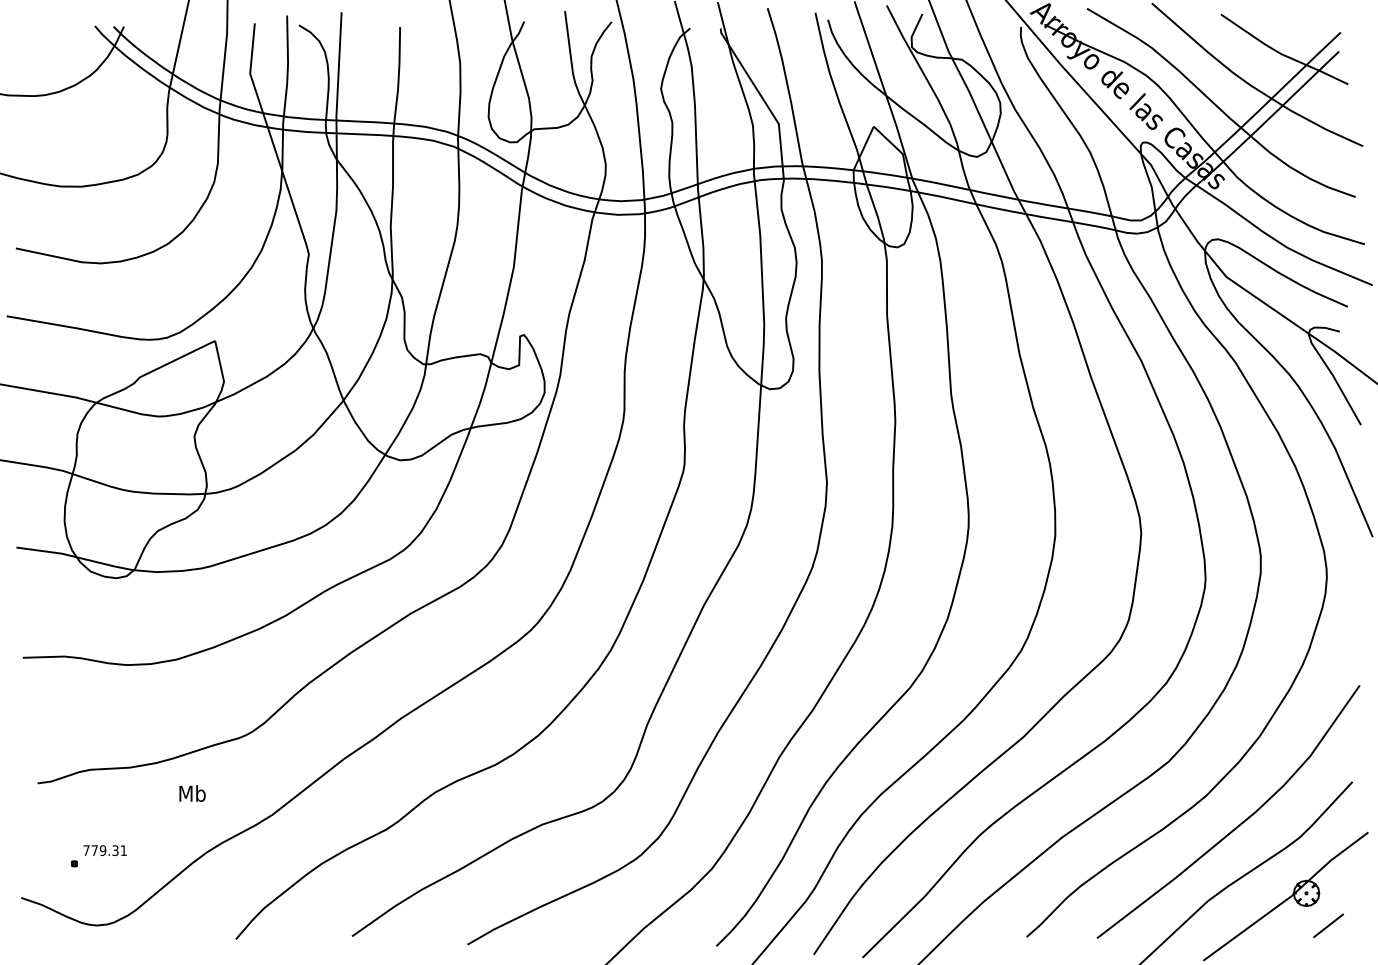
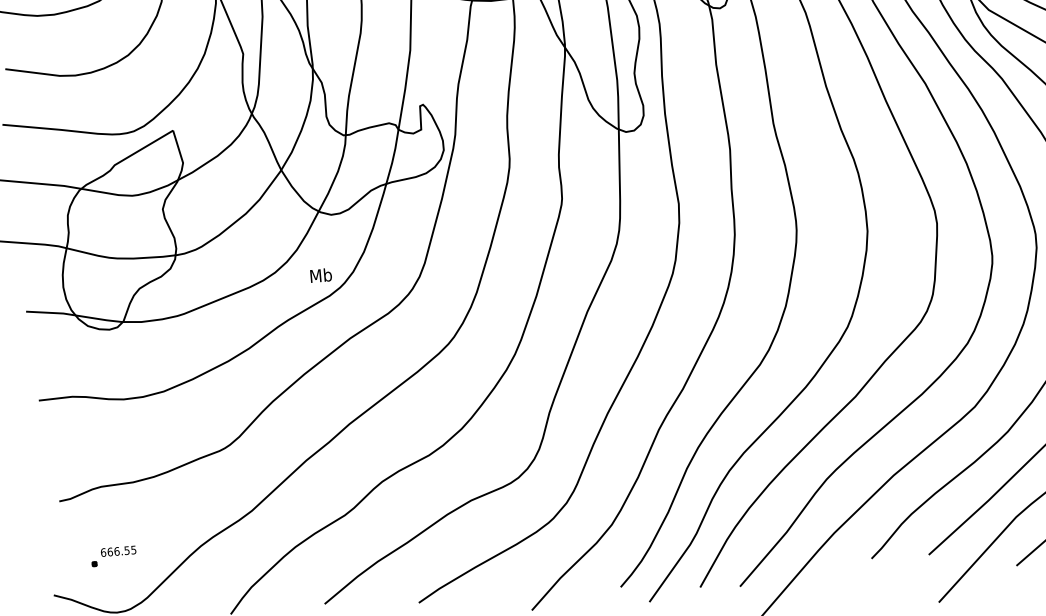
text: (192, 793) -> (321, 275), moved
text: (104, 850) -> (118, 551), 779.31 -> 666.55

